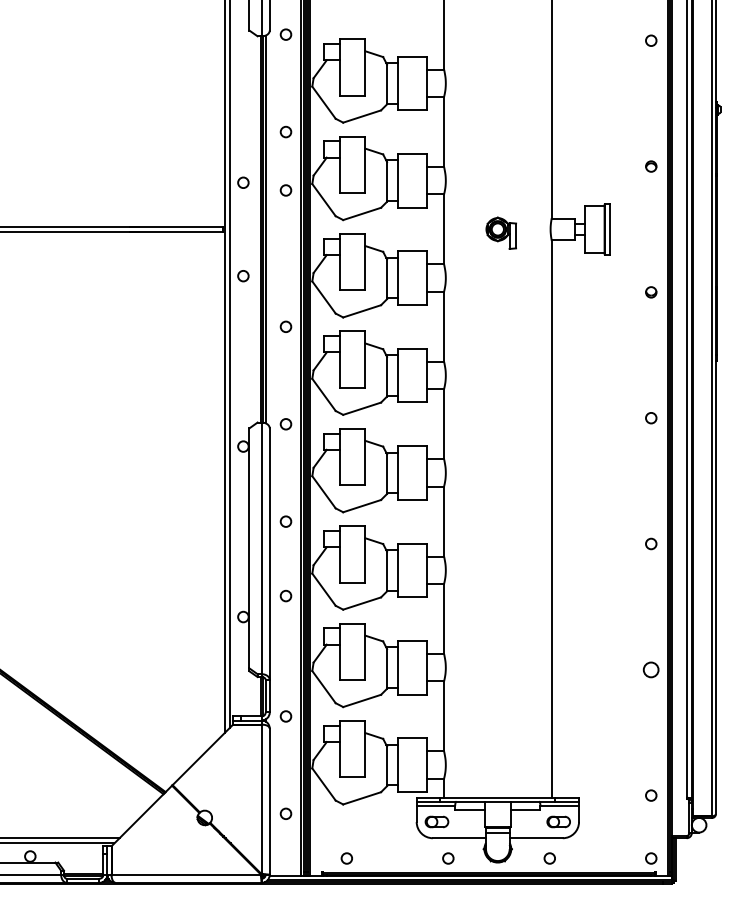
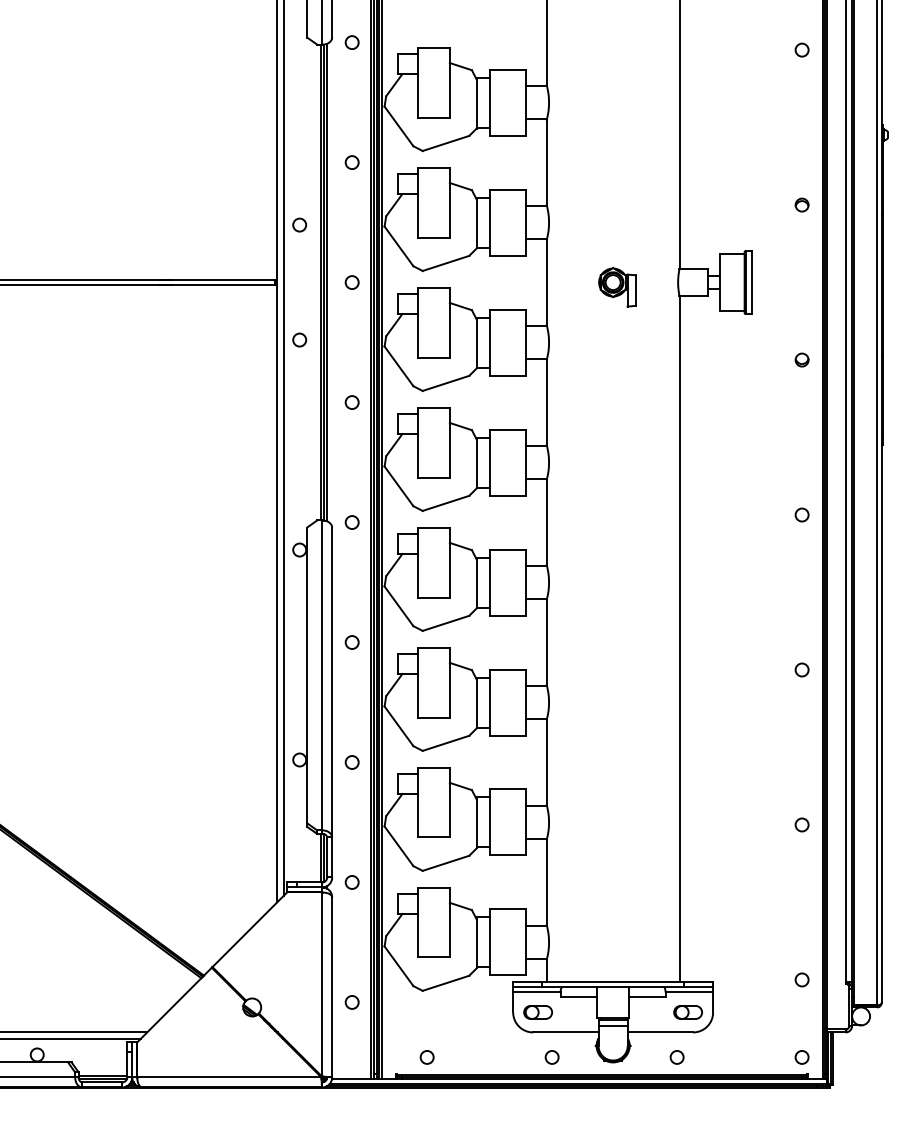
circle: (285, 190) -> (351, 282), moved
circle: (285, 595) -> (351, 761), moved
circle: (651, 669) -> (802, 824), size x0.71

